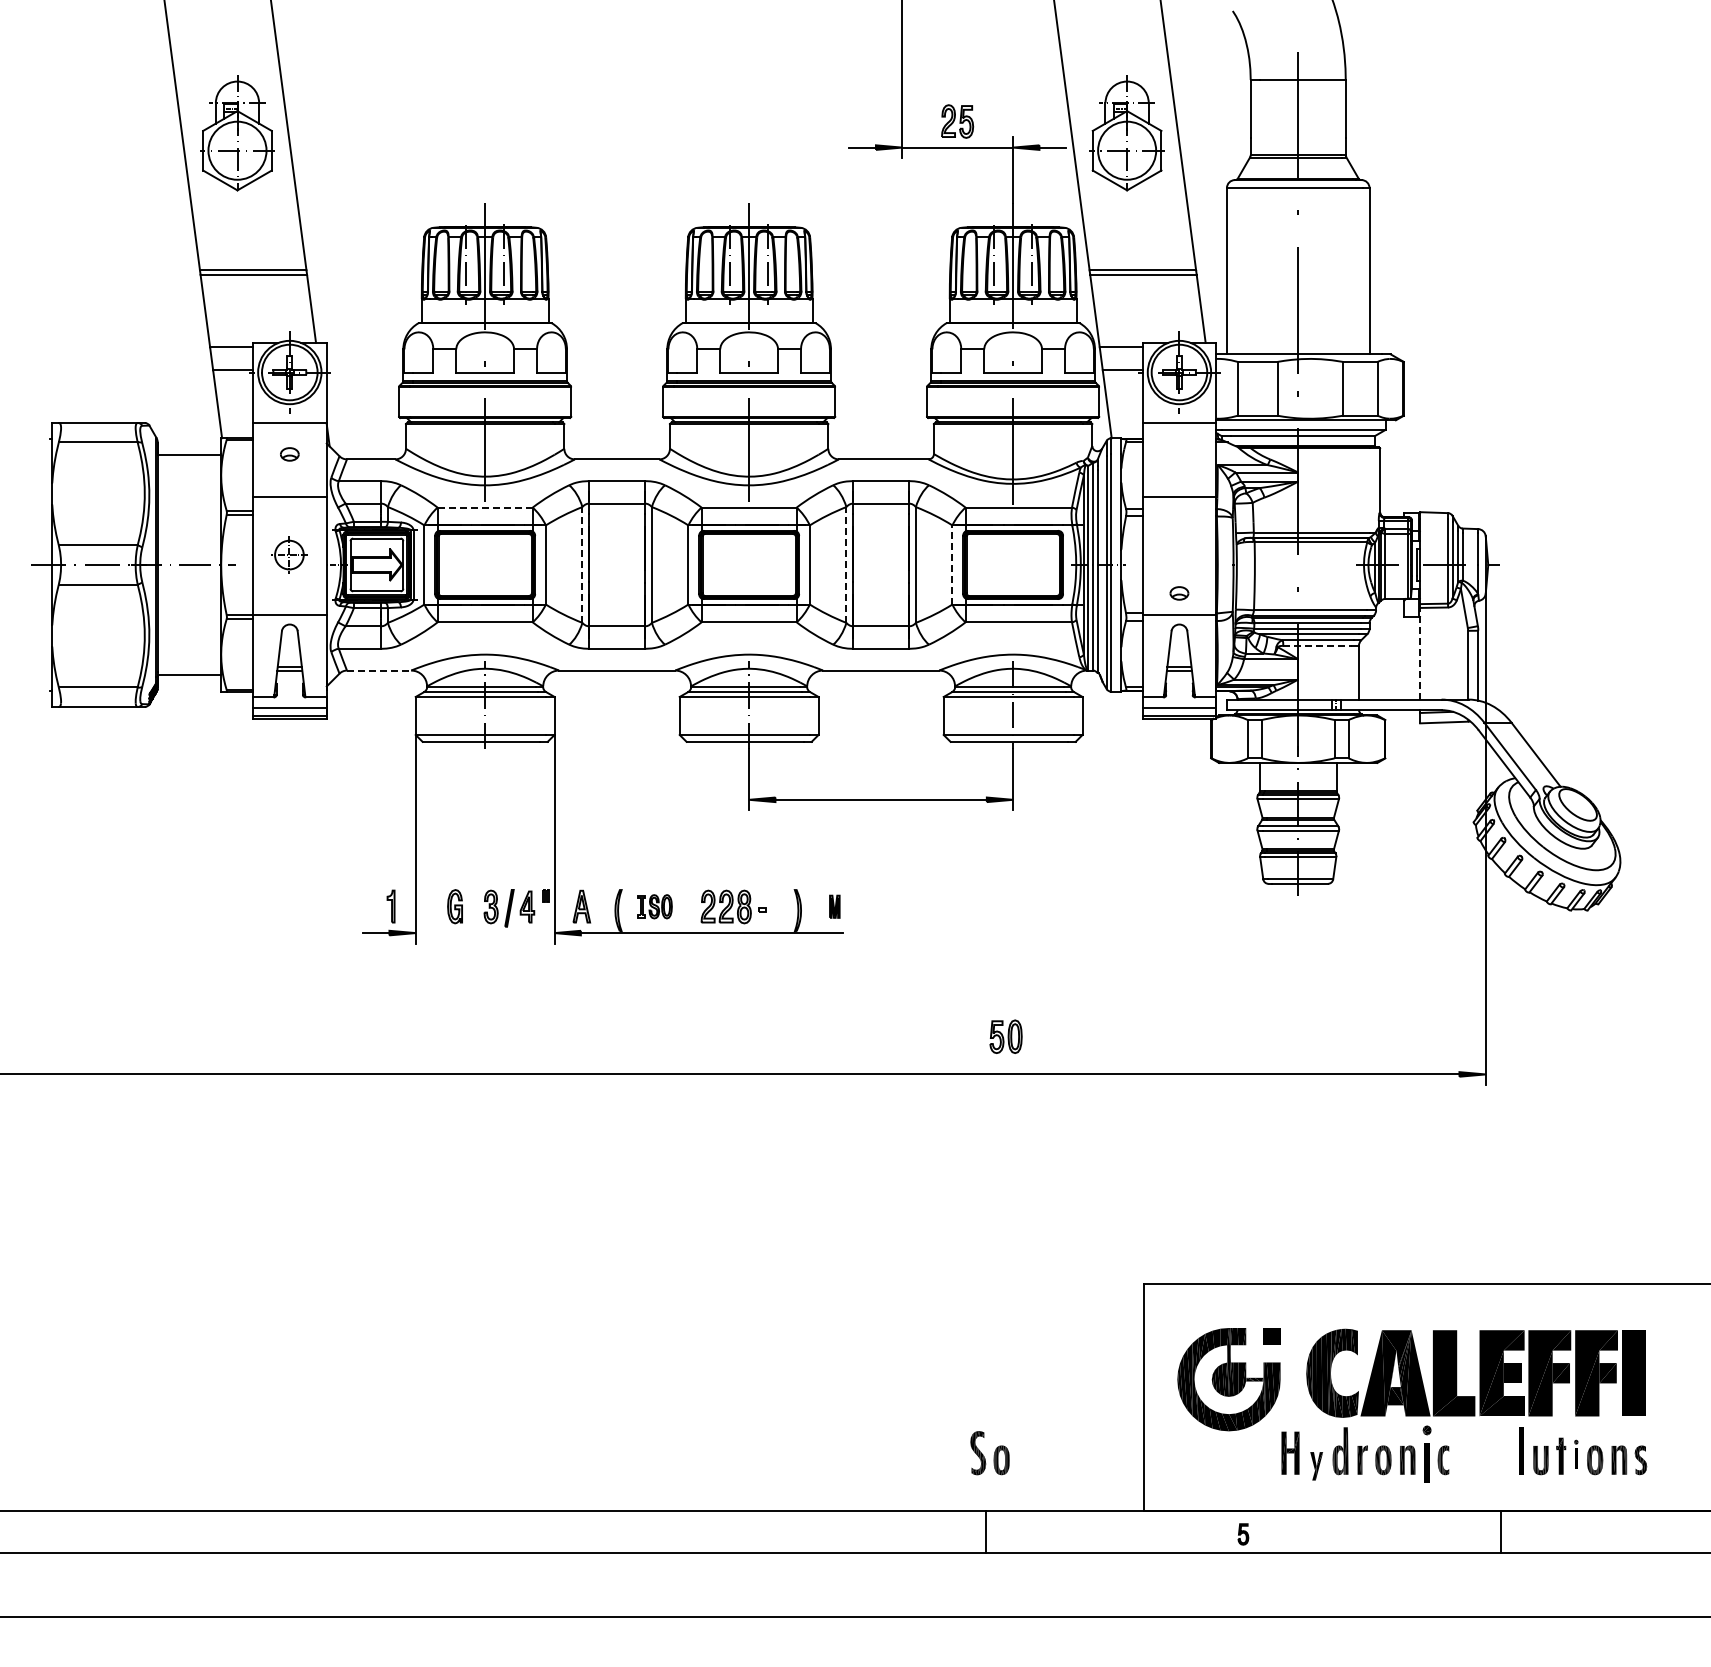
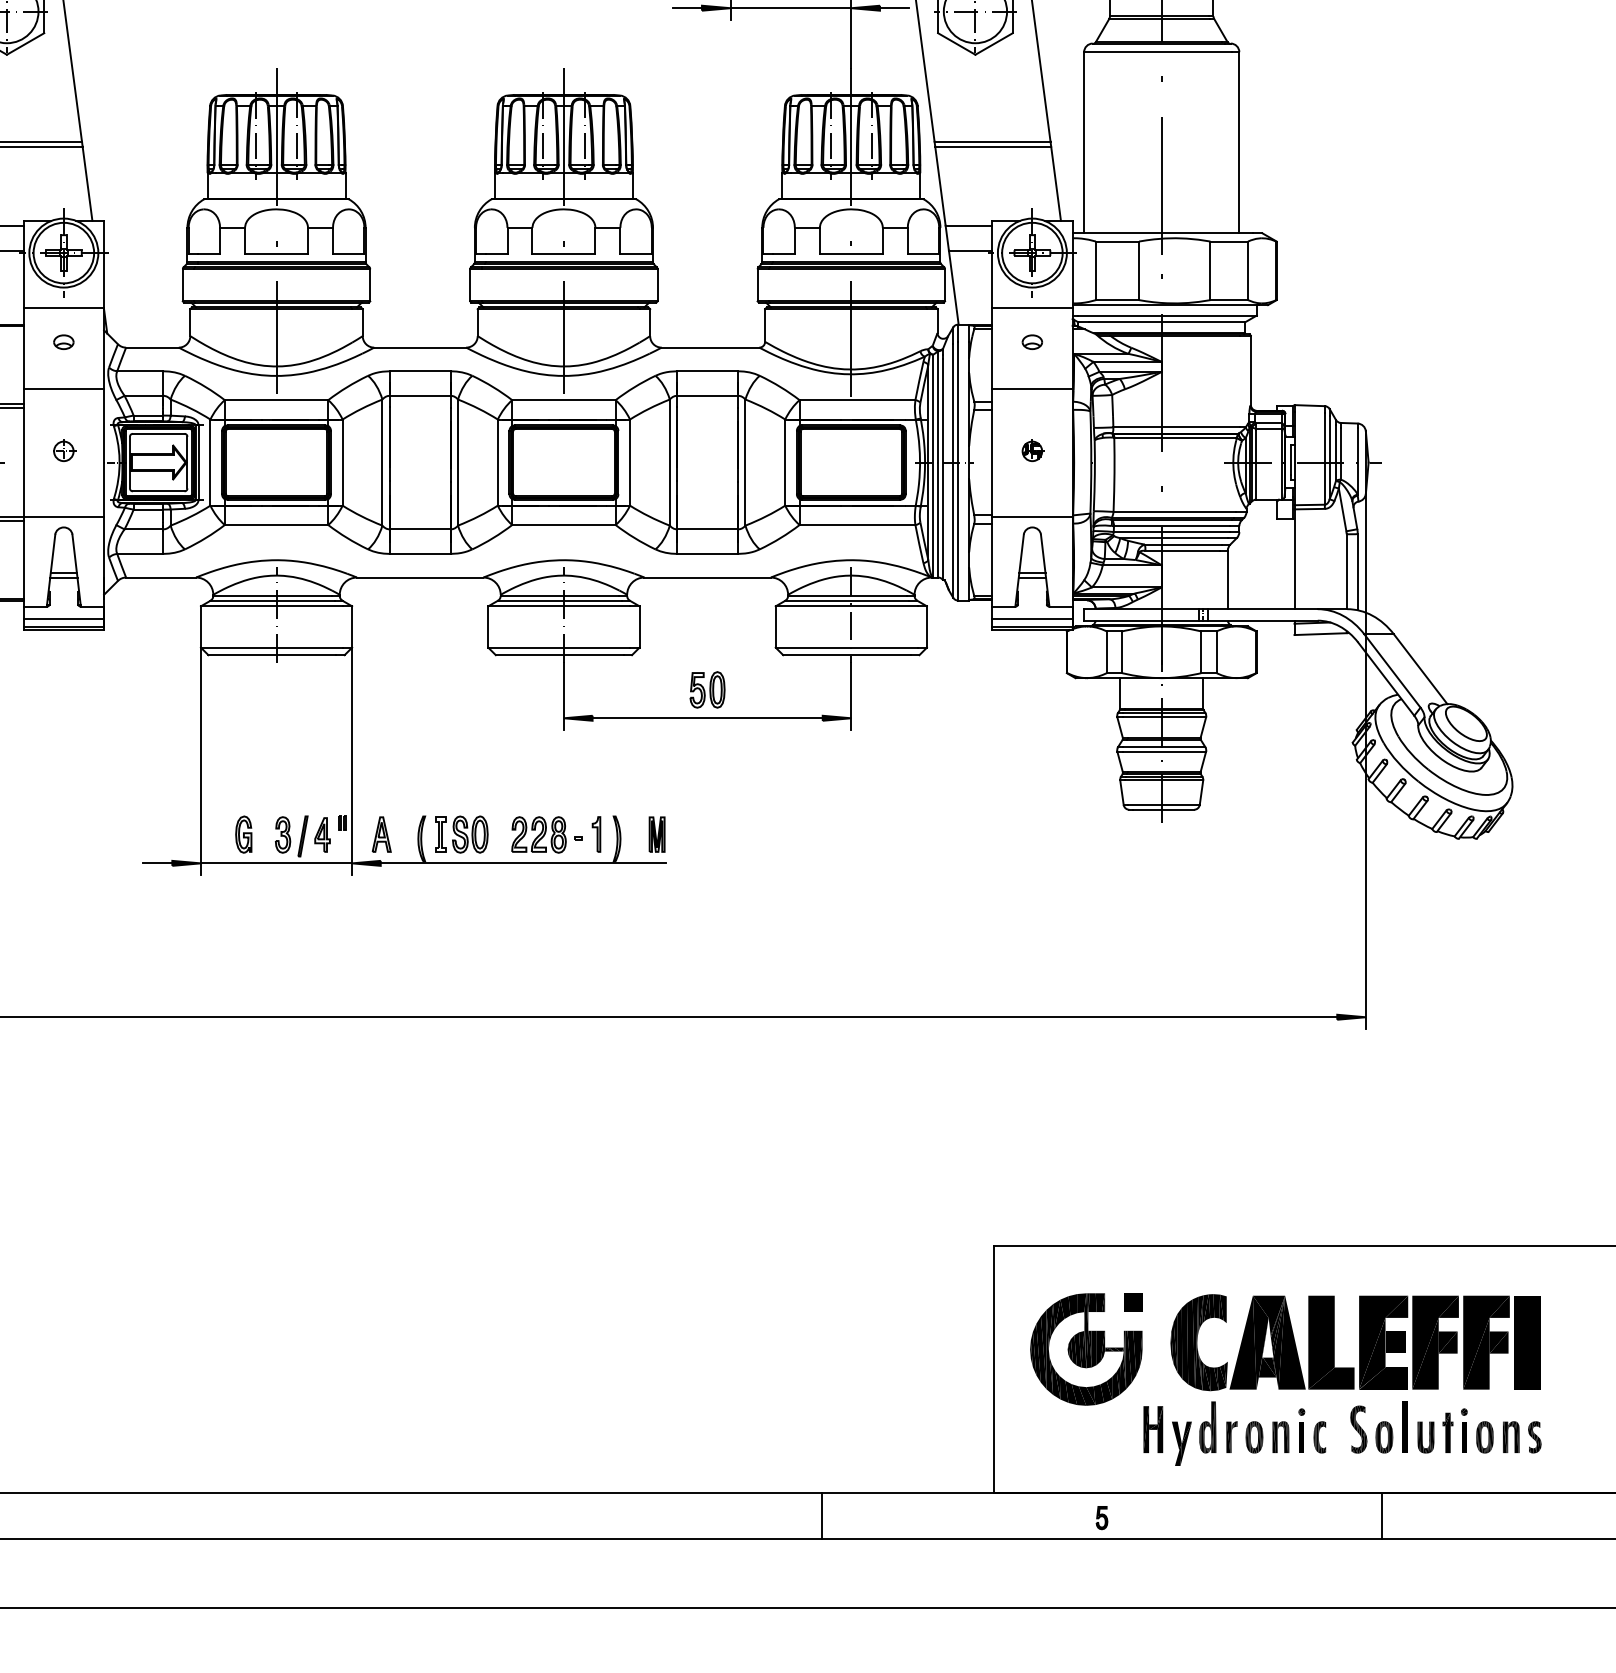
line: (485, 507) -> (276, 400), dashed -> solid
part: (290, 553) -> (64, 450), size x0.62
part: (1179, 553) -> (1032, 450), added
line: (582, 564) -> (382, 462), dashed -> solid
line: (846, 564) -> (669, 462), dashed -> solid
line: (952, 564) -> (785, 462), dashed -> solid
part: (1179, 593) -> (1032, 342), moved
line: (1317, 645) -> (1182, 550), dashed -> solid
line: (1420, 653) -> (1294, 558), dashed -> solid
line: (379, 670) -> (161, 577), dashed -> solid
part: (390, 906) -> (595, 834), moved
part: (654, 906) -> (460, 834), size x1.43
part: (834, 906) -> (656, 834), size x1.43
line: (484, 933) -> (275, 863), added
part: (1005, 1036) -> (706, 689), moved
part: (989, 1453) -> (1371, 1429), moved
part: (1426, 1453) -> (1301, 1429), size x0.71
part: (1576, 1453) -> (1464, 1429), size x1.43
part: (1316, 1466) -> (1181, 1444), size x1.43

